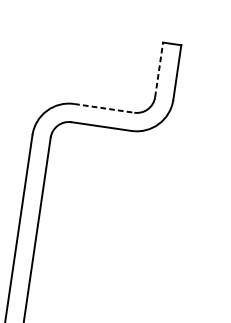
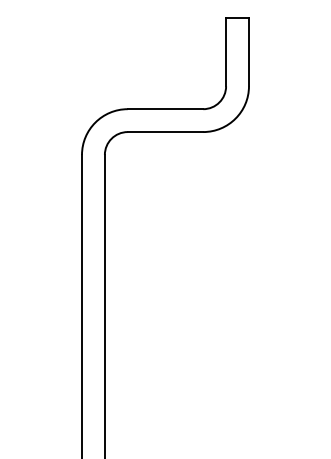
line: (159, 69) -> (226, 51), dashed -> solid
line: (104, 108) -> (165, 109), dashed -> solid

